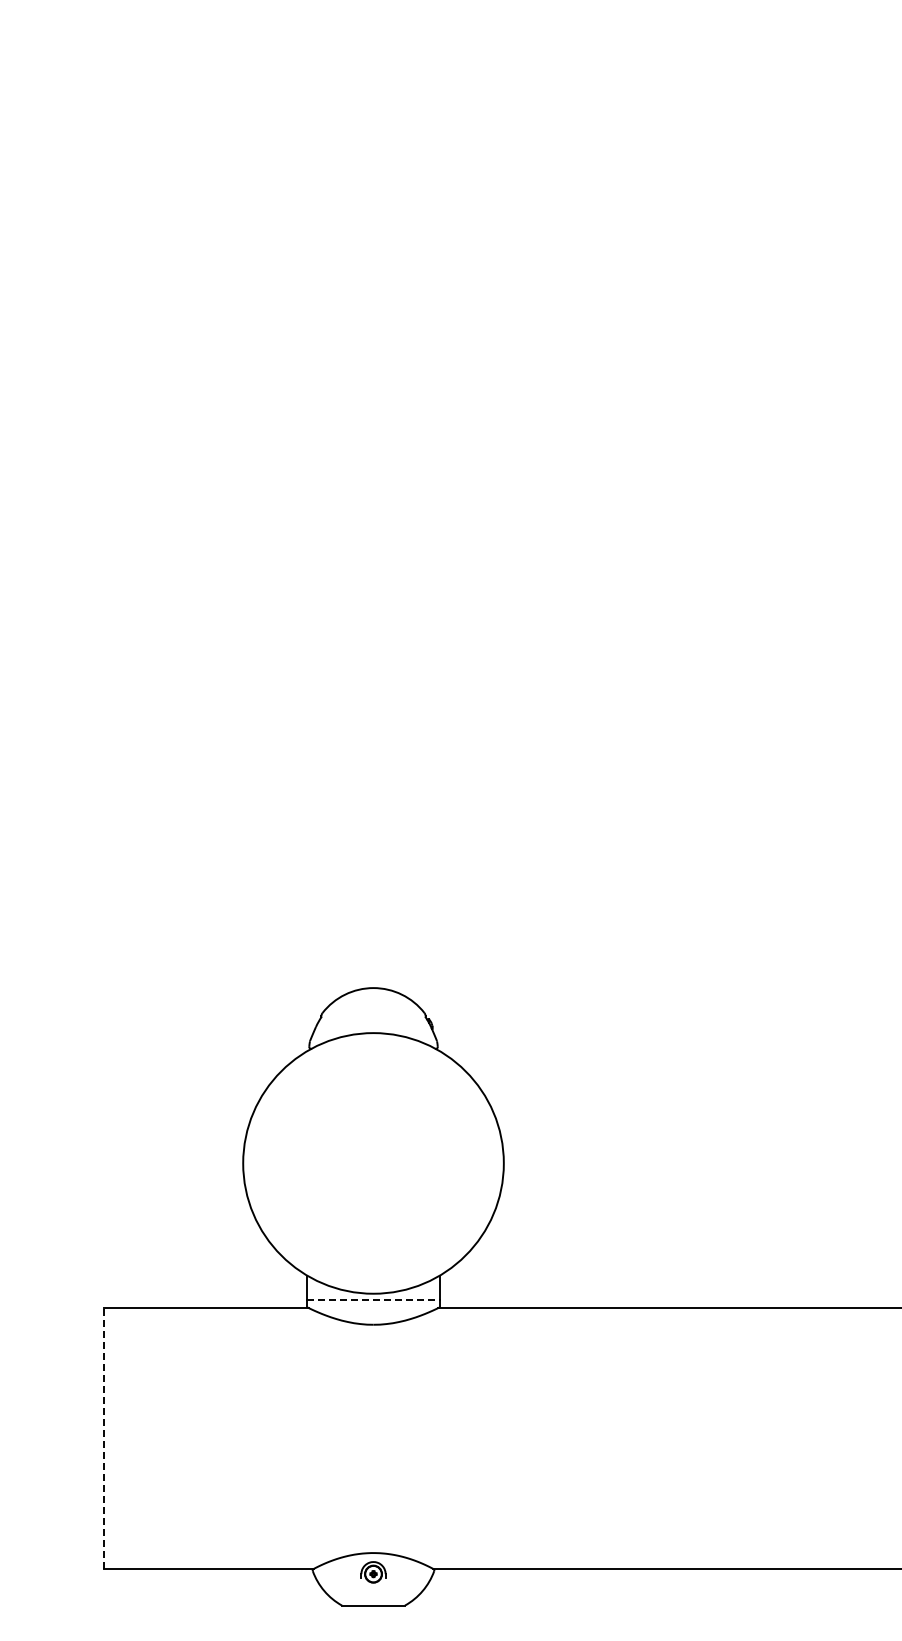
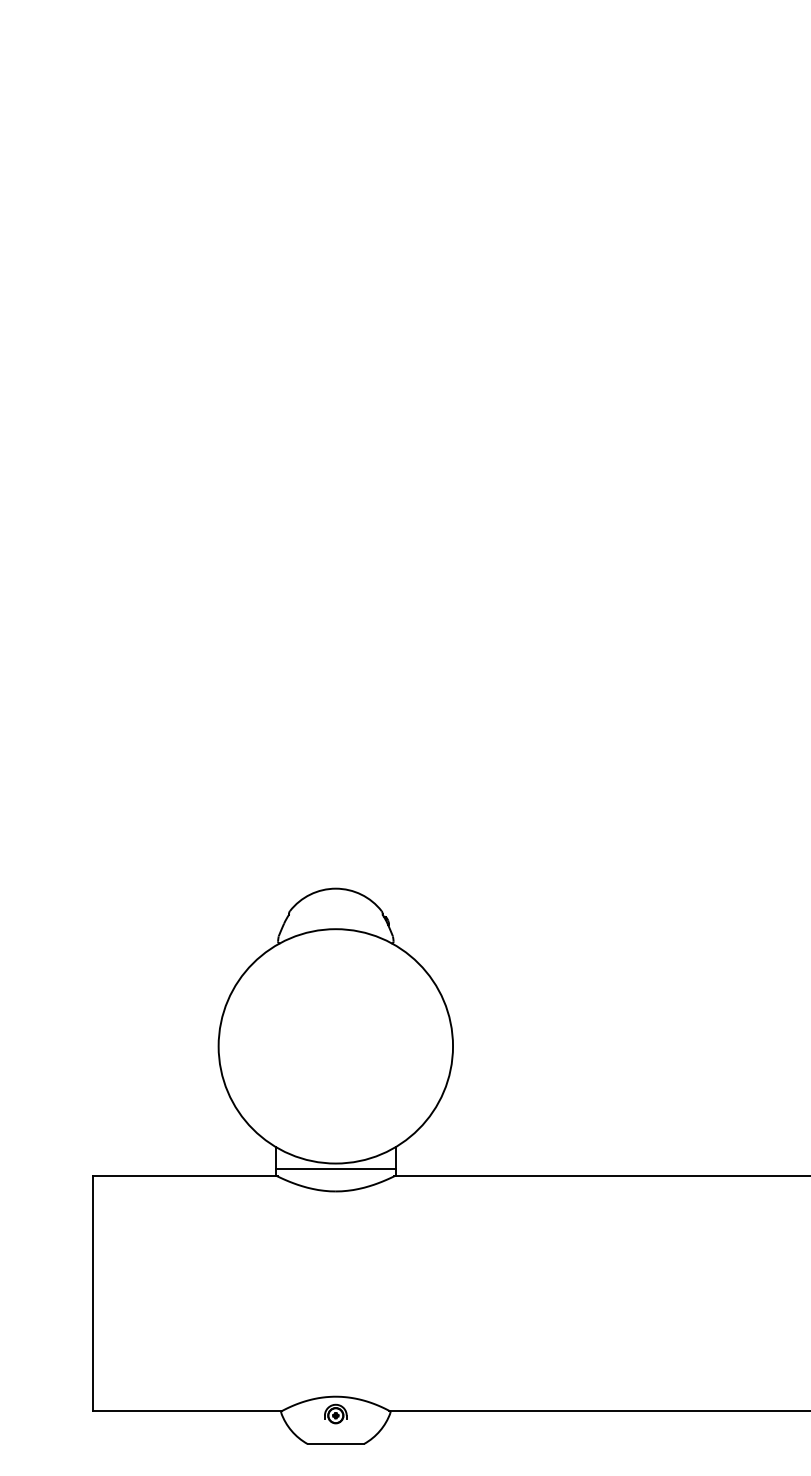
line: (373, 1300) -> (335, 1169), dashed -> solid
line: (103, 1437) -> (93, 1292), dashed -> solid

